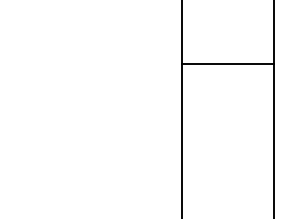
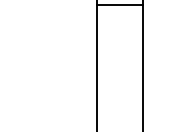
line: (227, 63) -> (119, 5), moved

